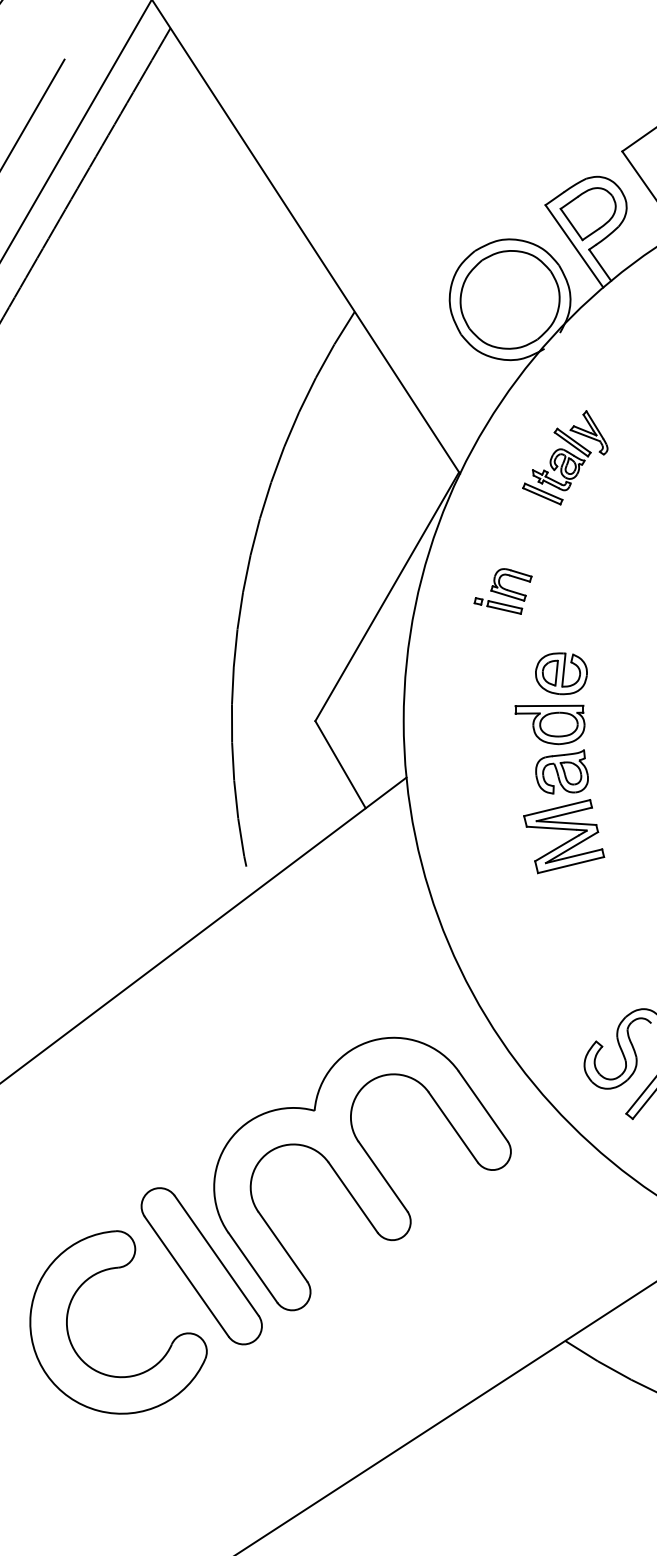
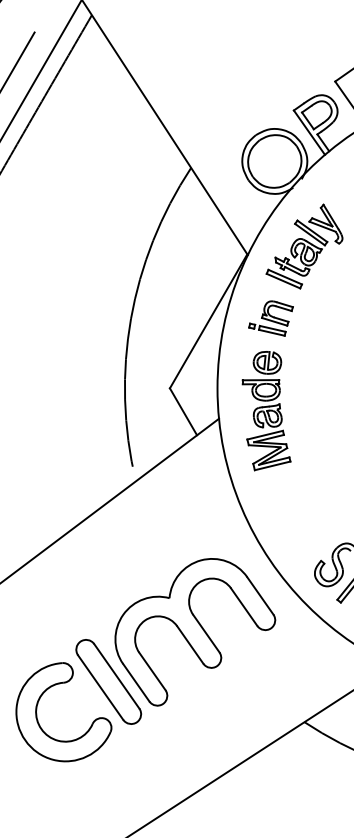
part: (565, 457) -> (304, 246), size x1.67
part: (502, 591) -> (270, 318), size x1.43
part: (559, 764) -> (266, 411), moved

